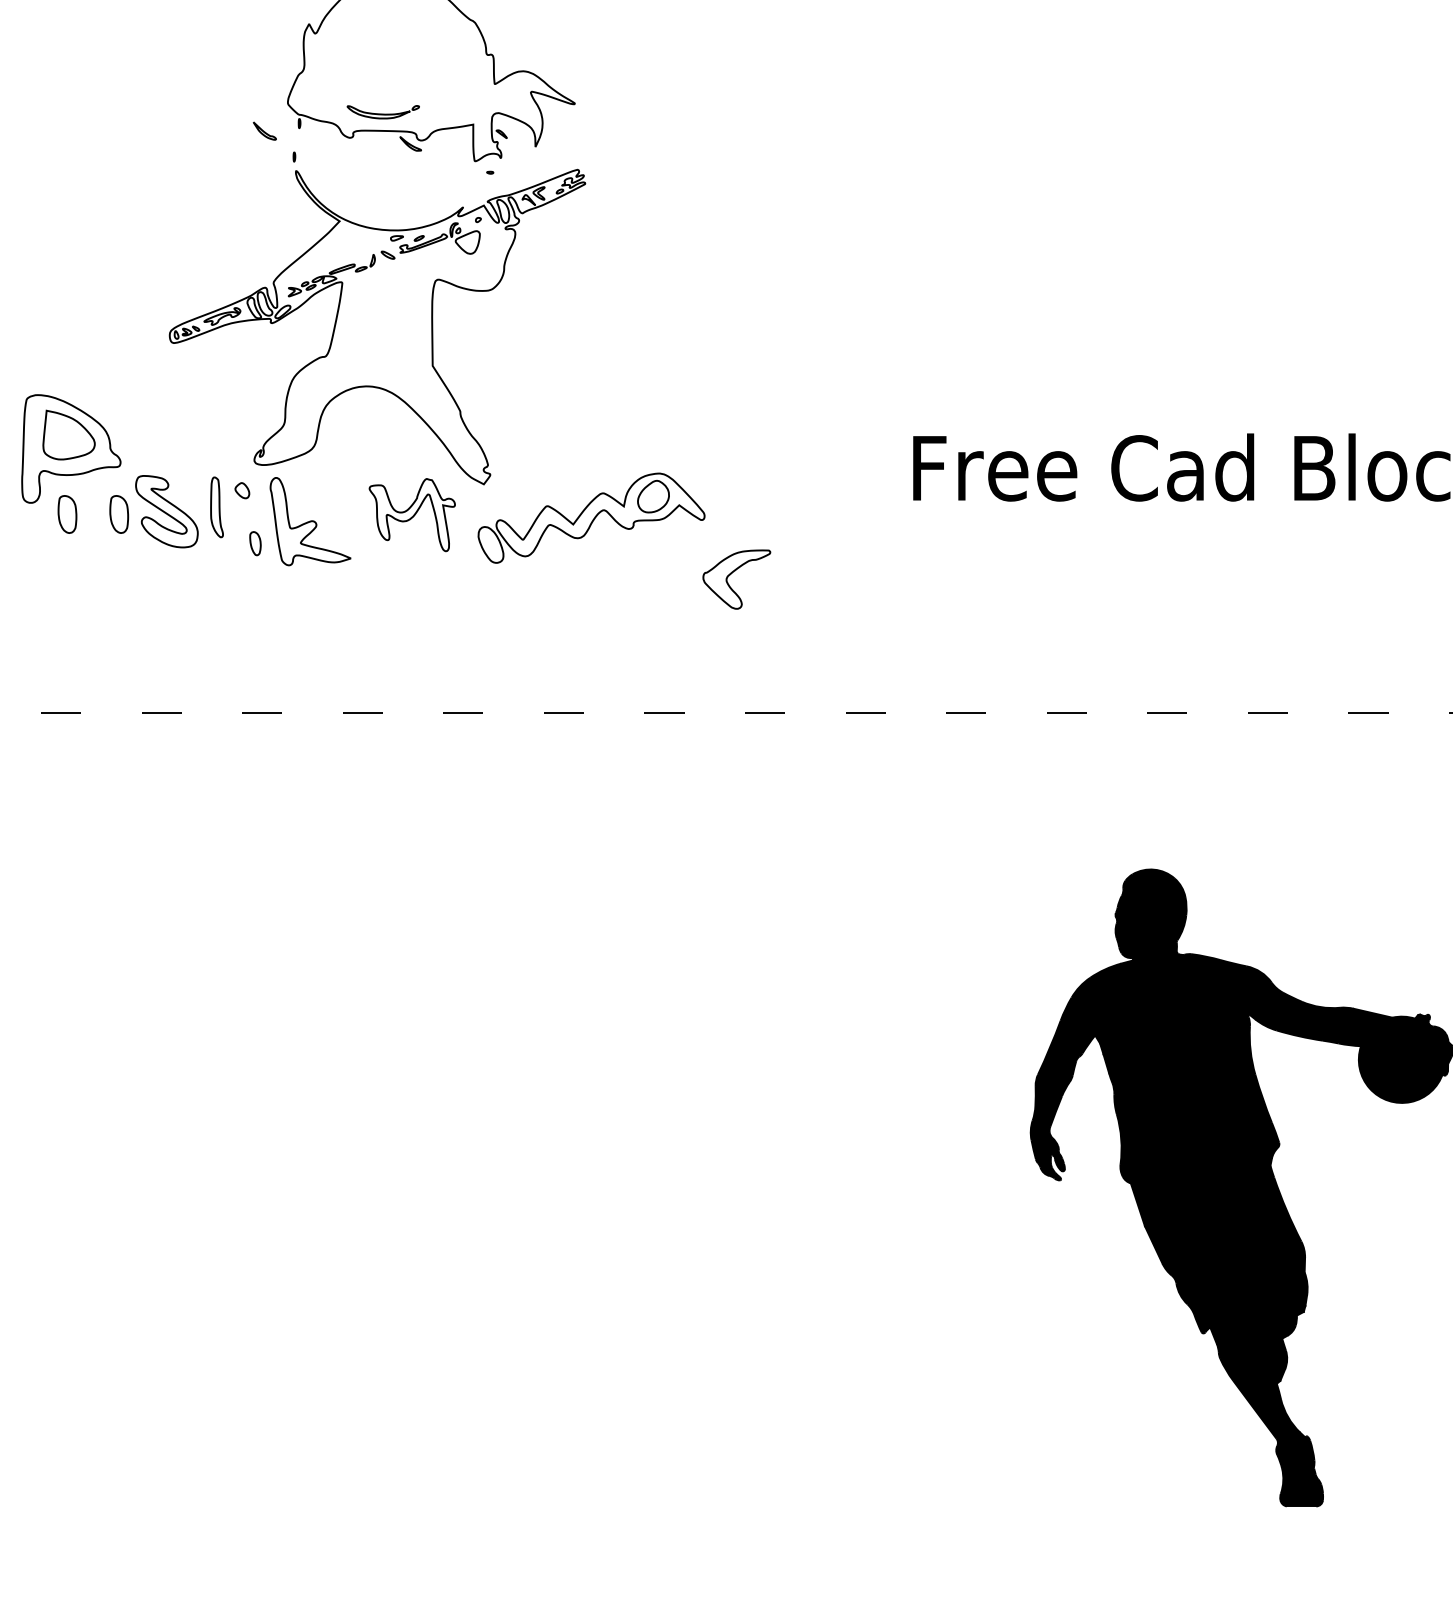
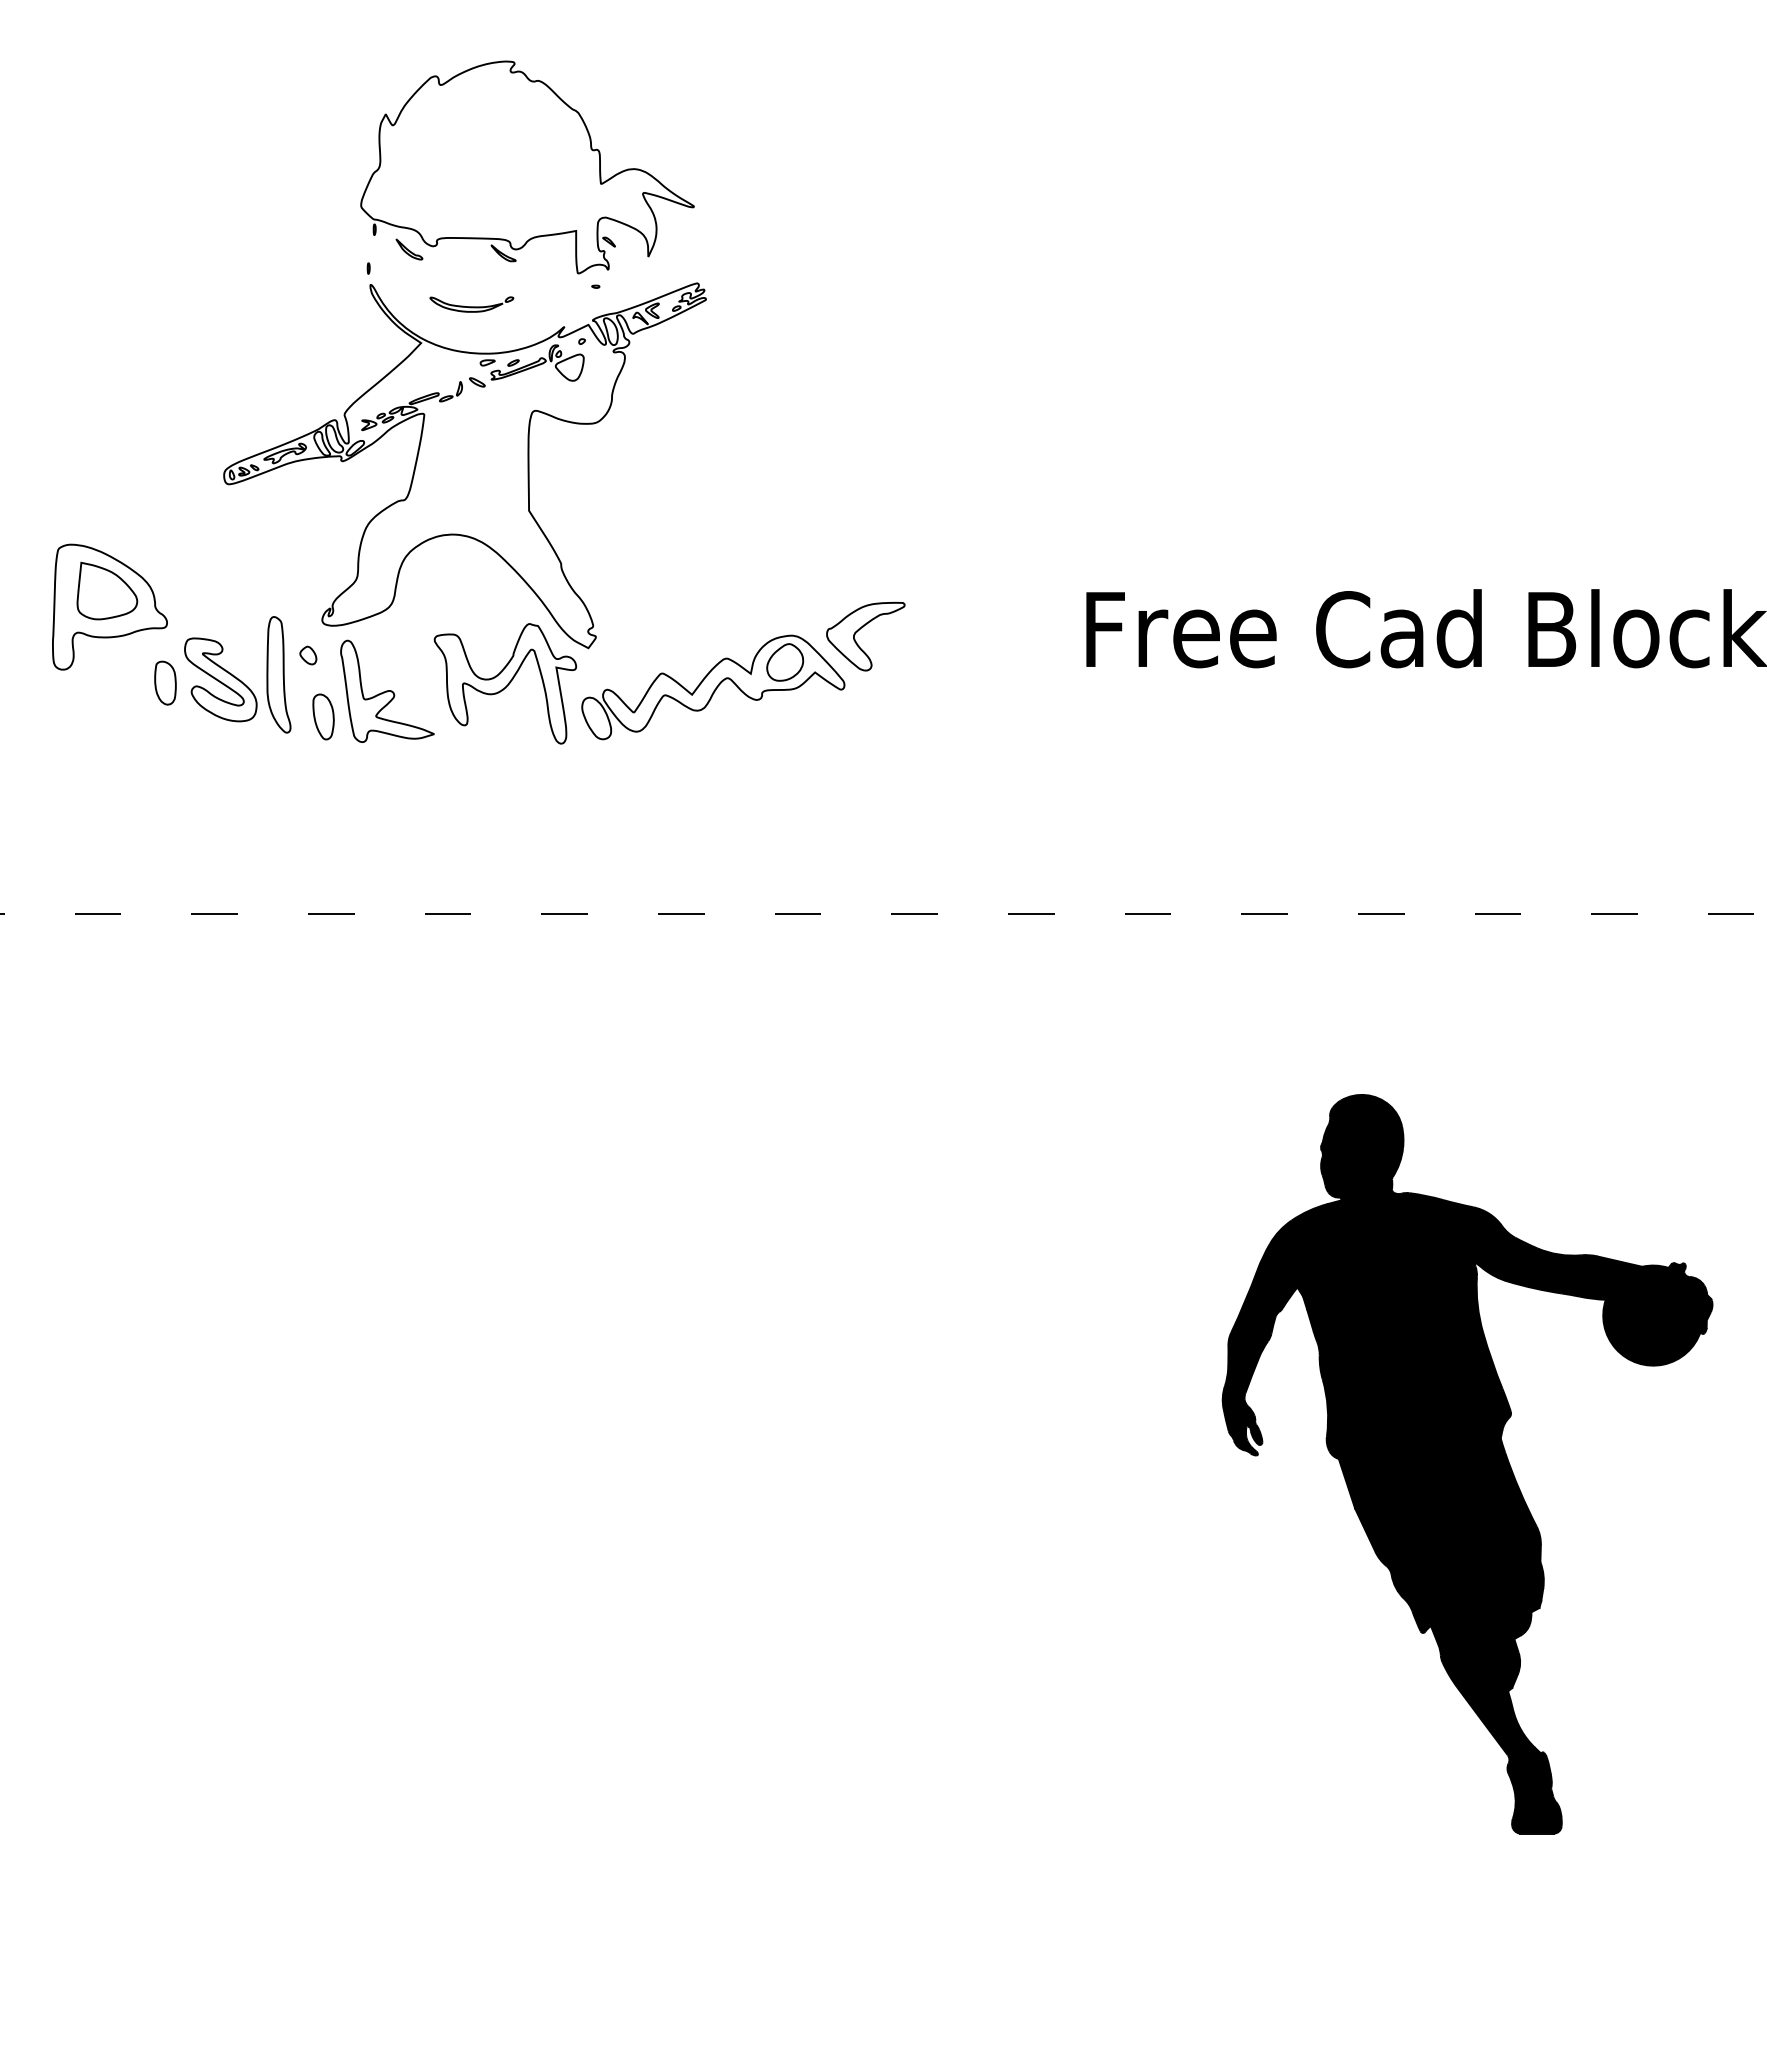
part: (383, 112) -> (471, 304), moved
part: (264, 131) -> (409, 249), moved
part: (216, 507) -> (278, 674), size x1.67
part: (67, 513) -> (105, 682), removed
part: (412, 514) -> (505, 683), size x1.43
part: (255, 543) -> (323, 716), size x1.67
part: (731, 574) -> (859, 630), moved

